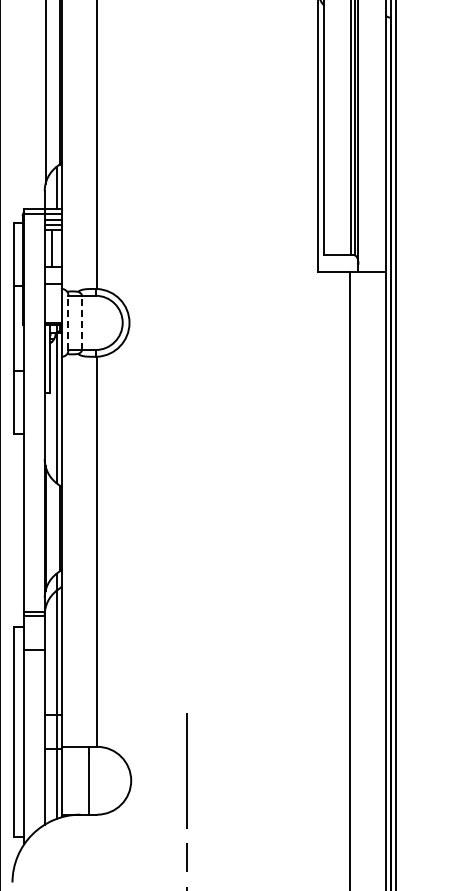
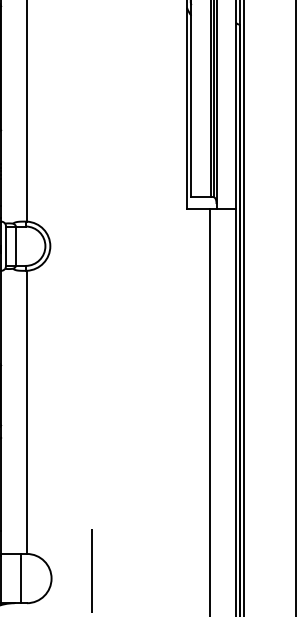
line: (68, 322) -> (6, 245), dashed -> solid
line: (82, 322) -> (16, 245), dashed -> solid

